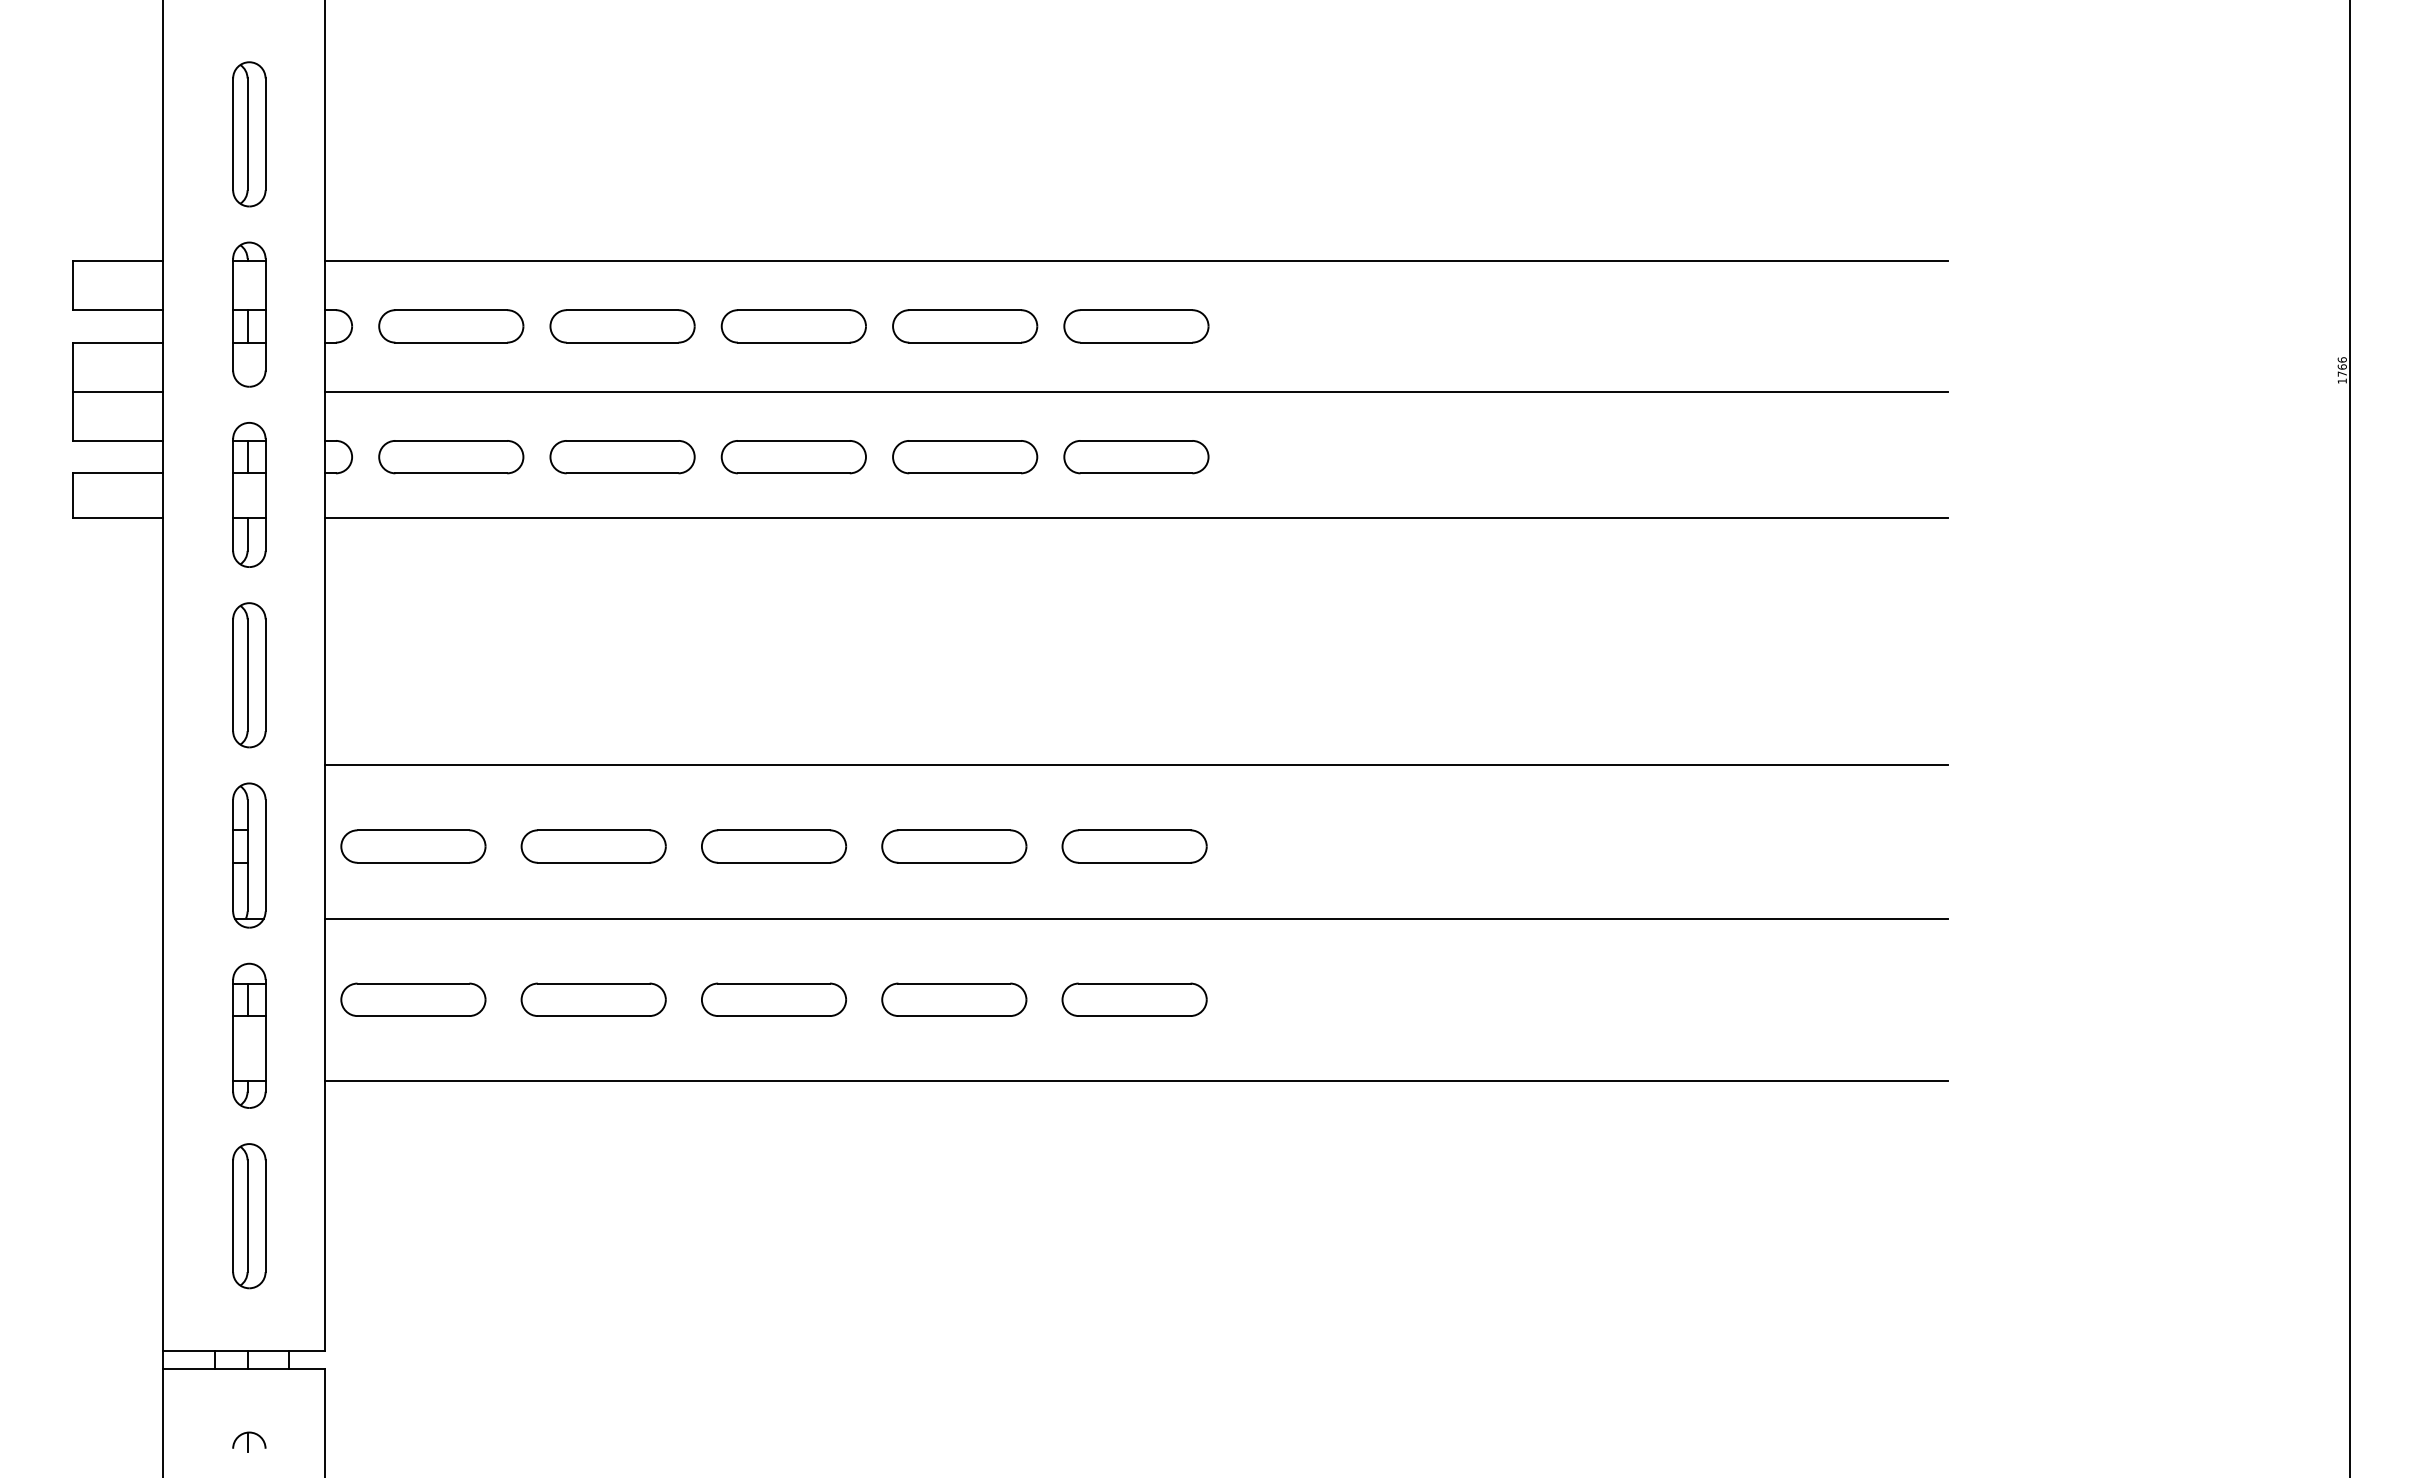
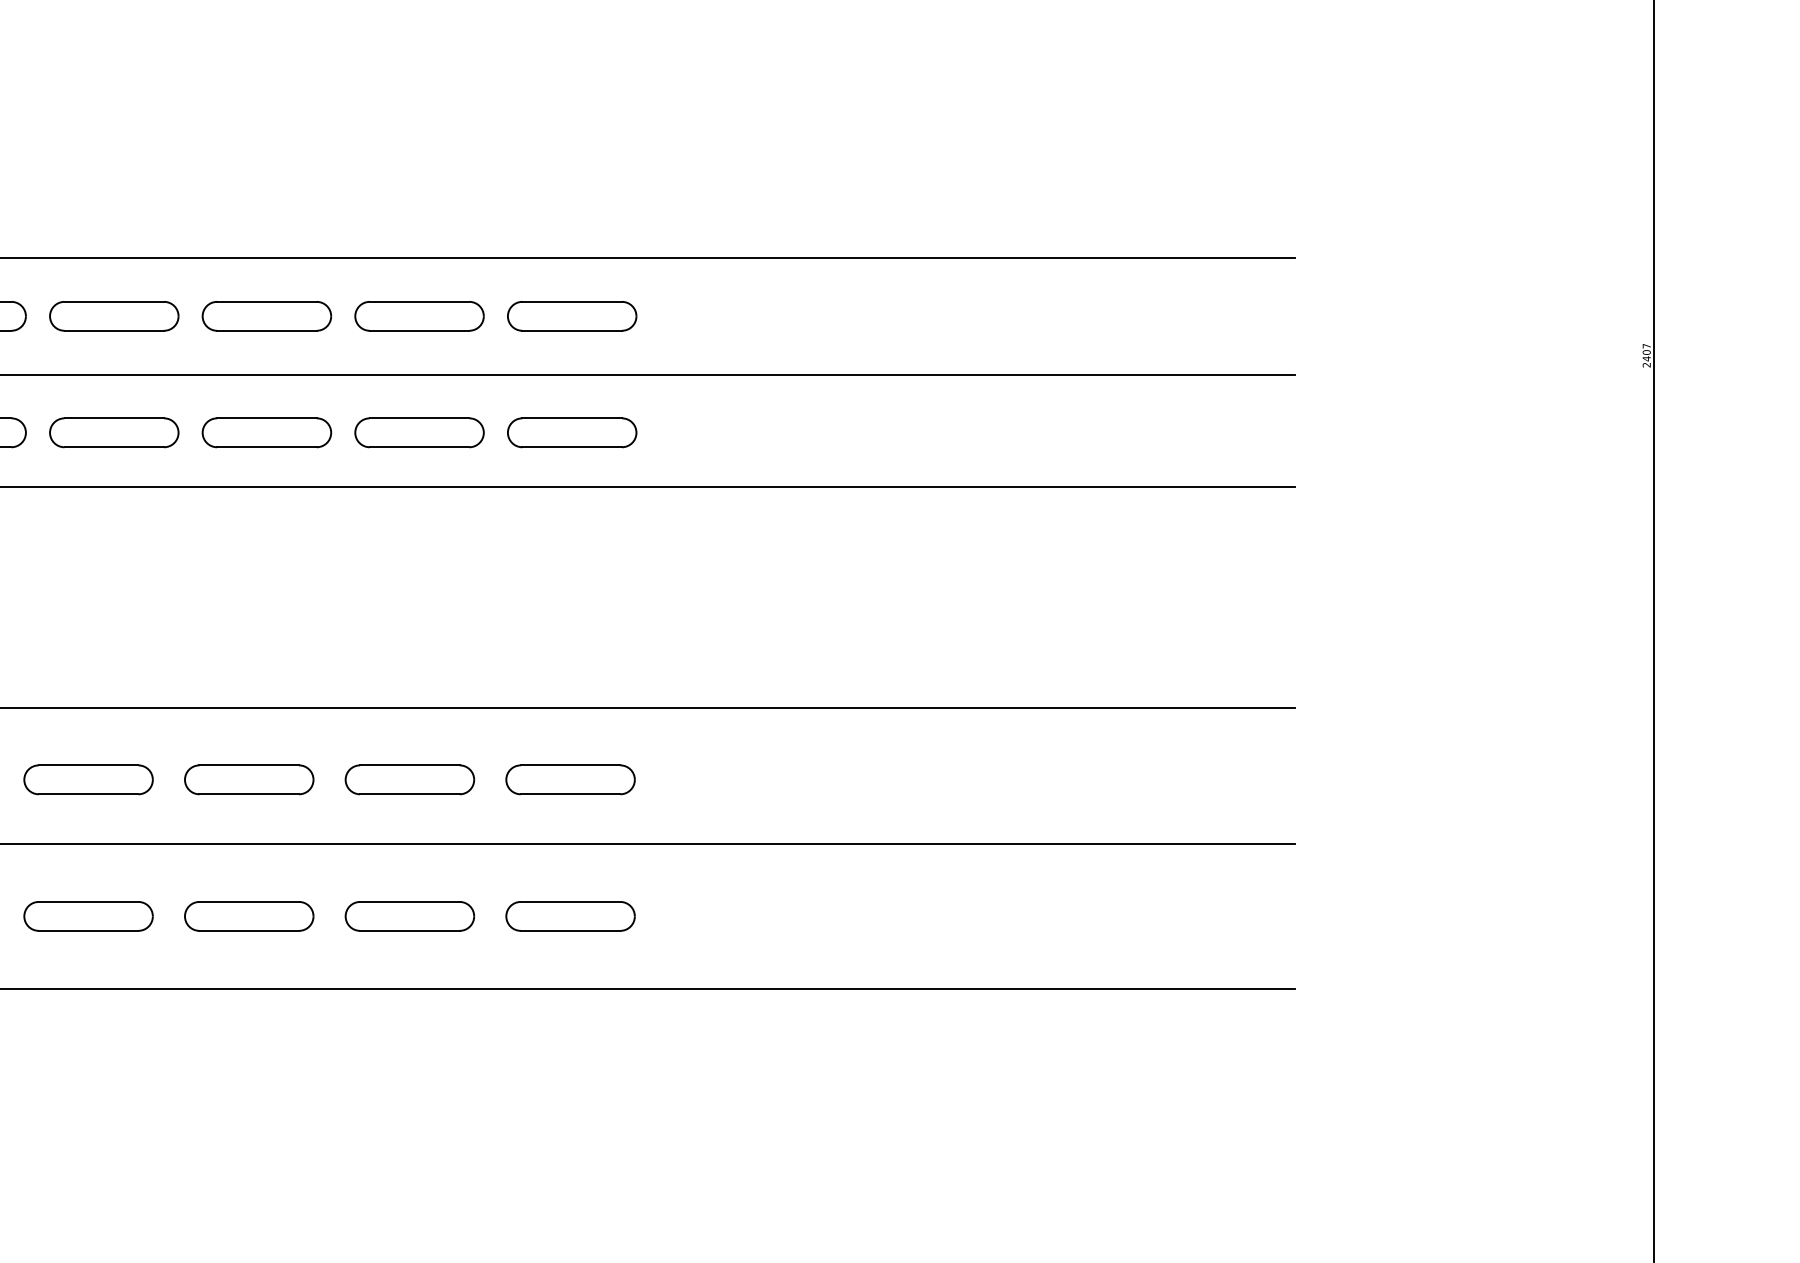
text: (2341, 370) -> (1646, 355), 1766 -> 2407

